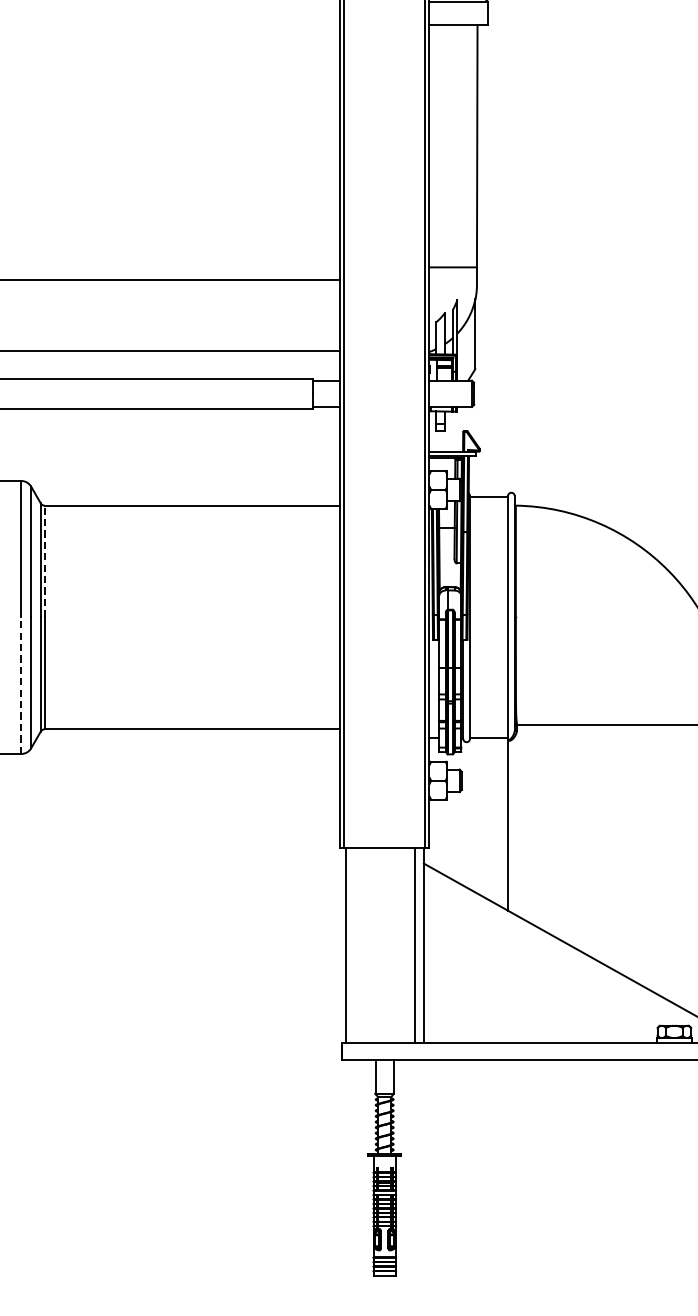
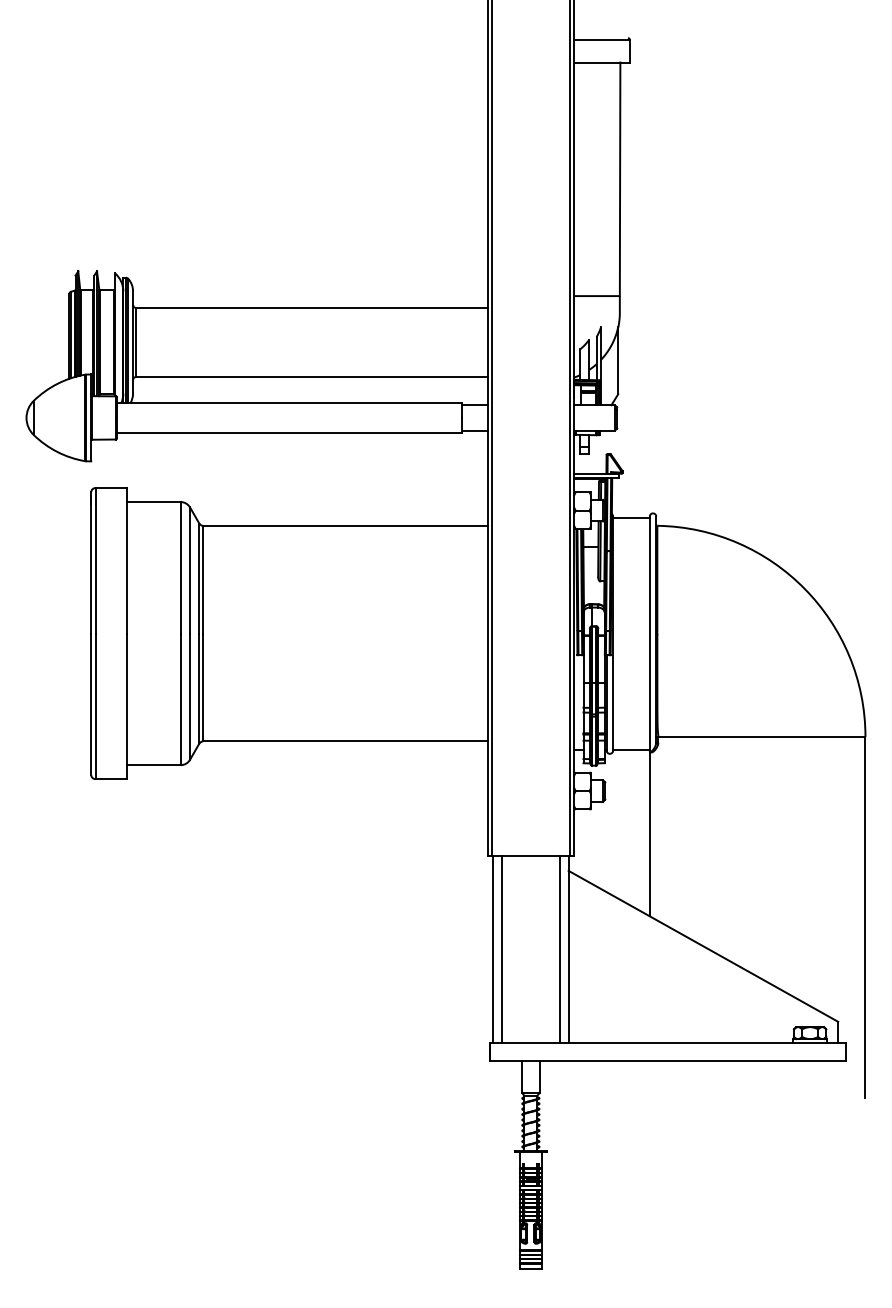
line: (45, 561) -> (203, 579), dashed -> solid
line: (21, 685) -> (180, 699), dashed -> solid
line: (354, 945) -> (501, 949), added

